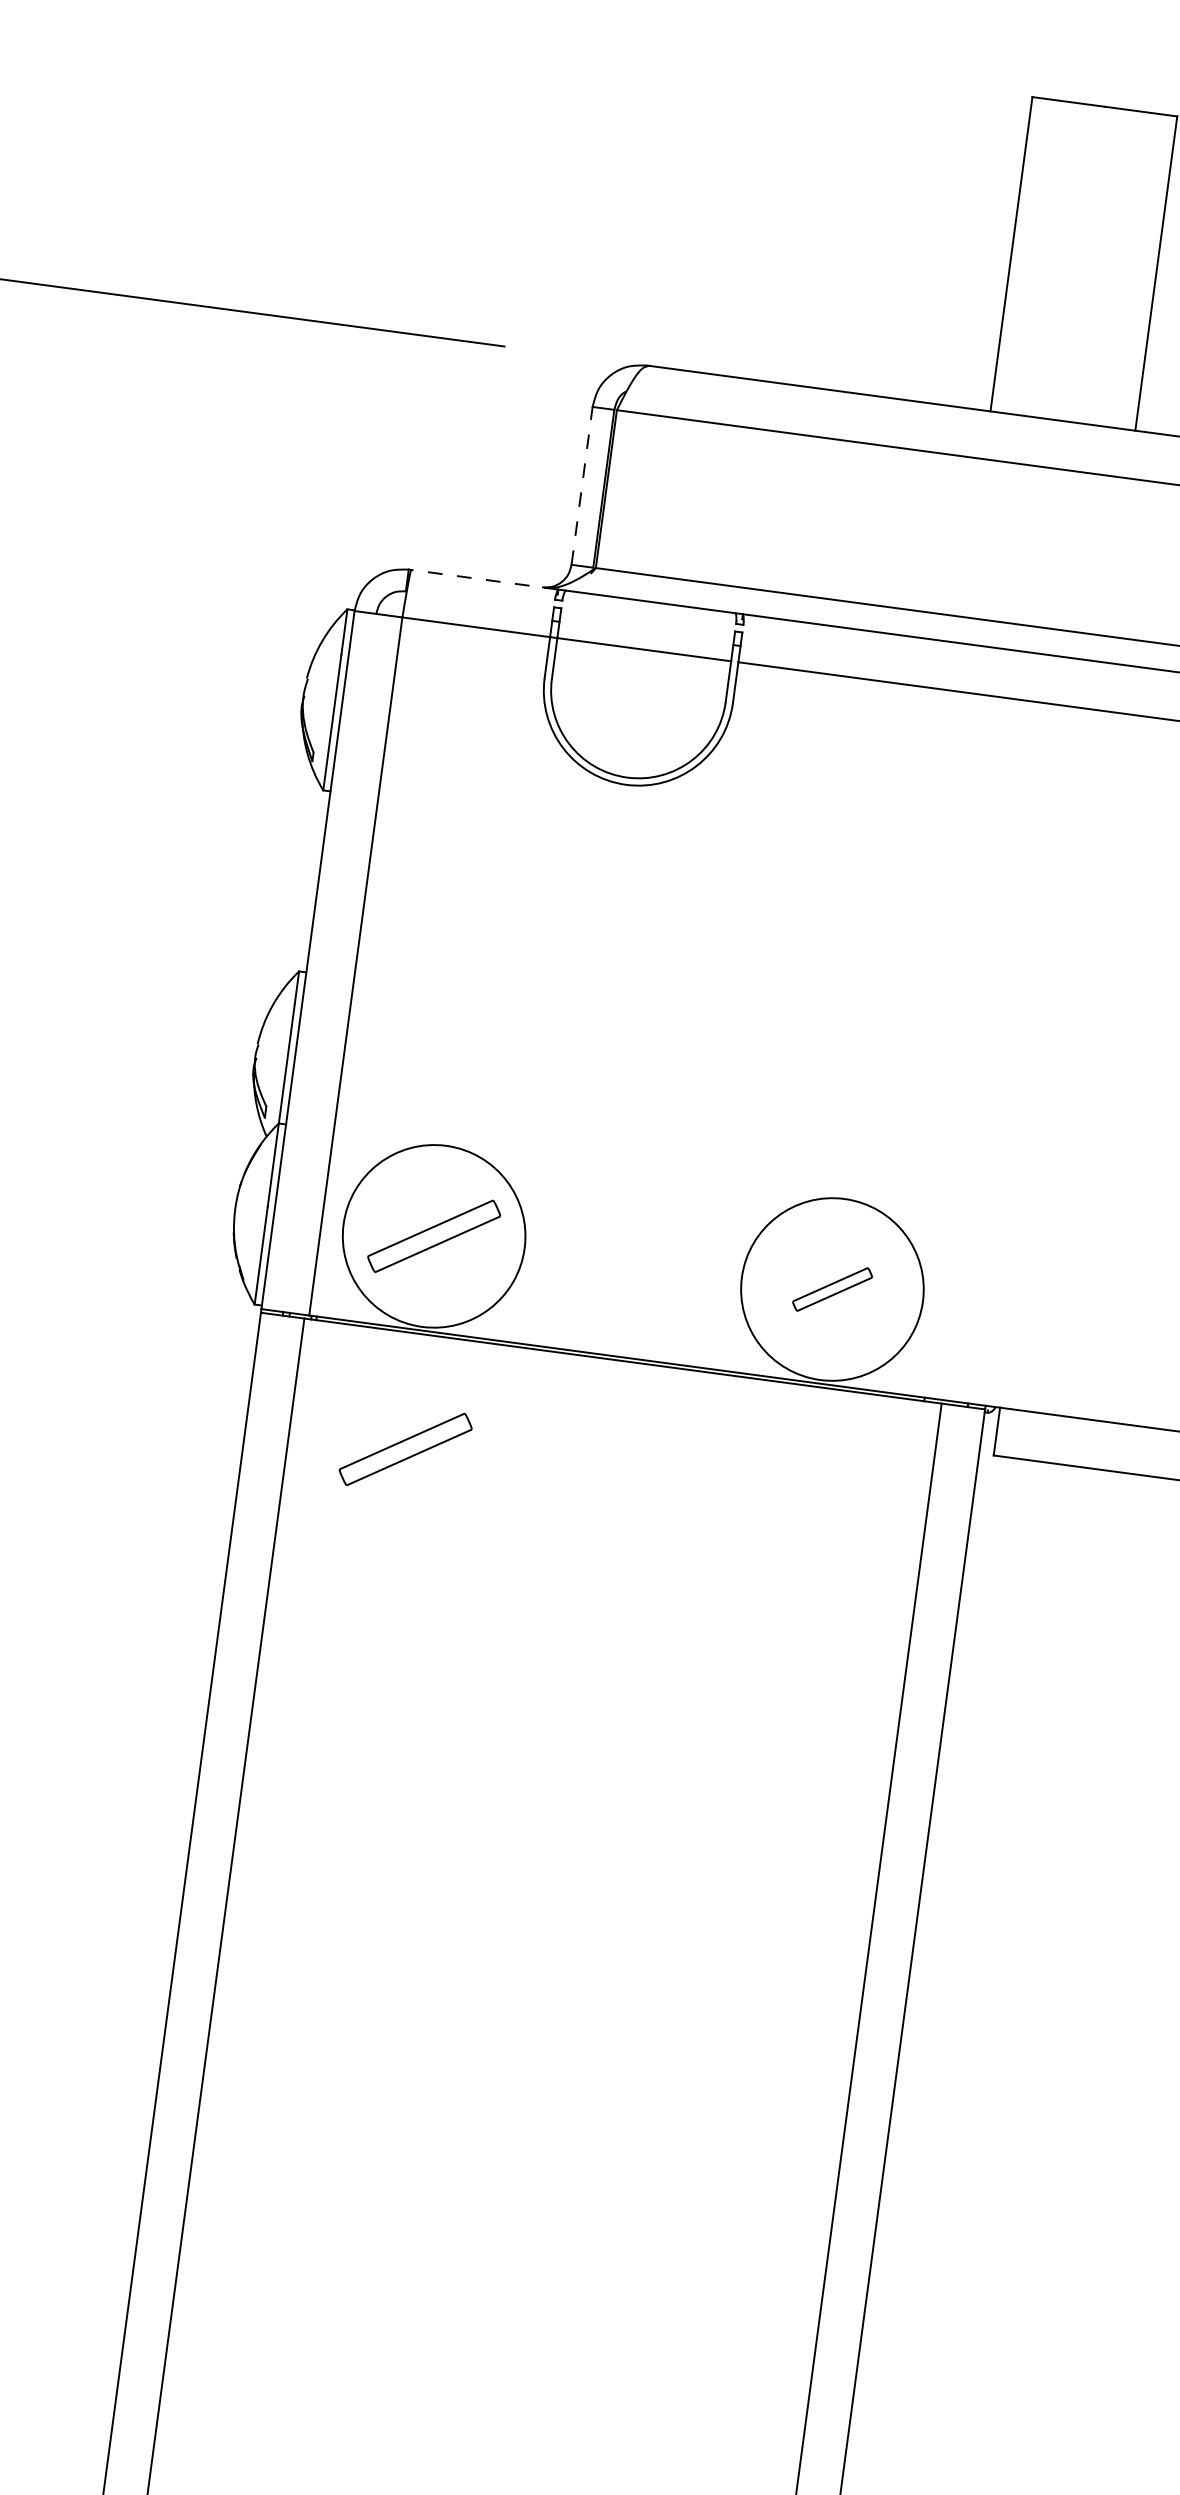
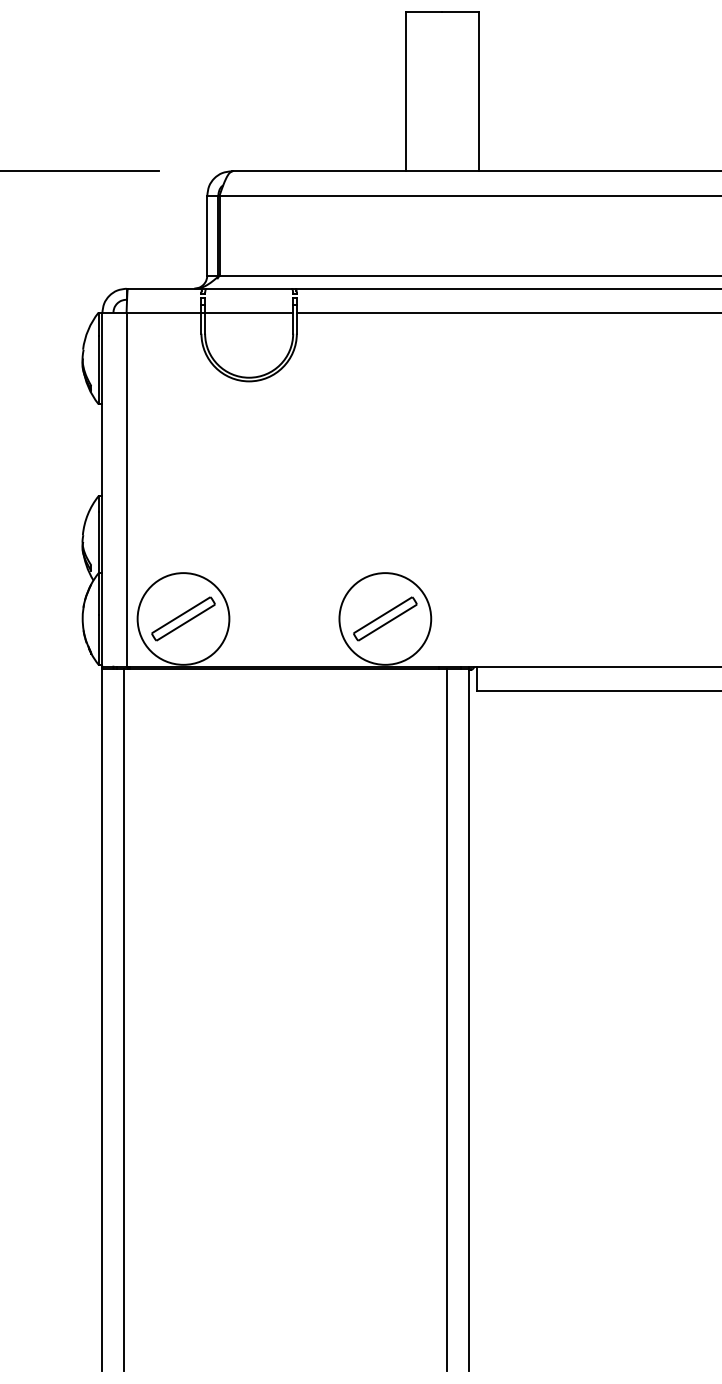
line: (582, 485) -> (207, 235), dashed -> solid
line: (483, 579) -> (164, 288), dashed -> solid
part: (832, 1288) -> (385, 618), size x1.67
part: (405, 1448) -> (183, 726), removed

